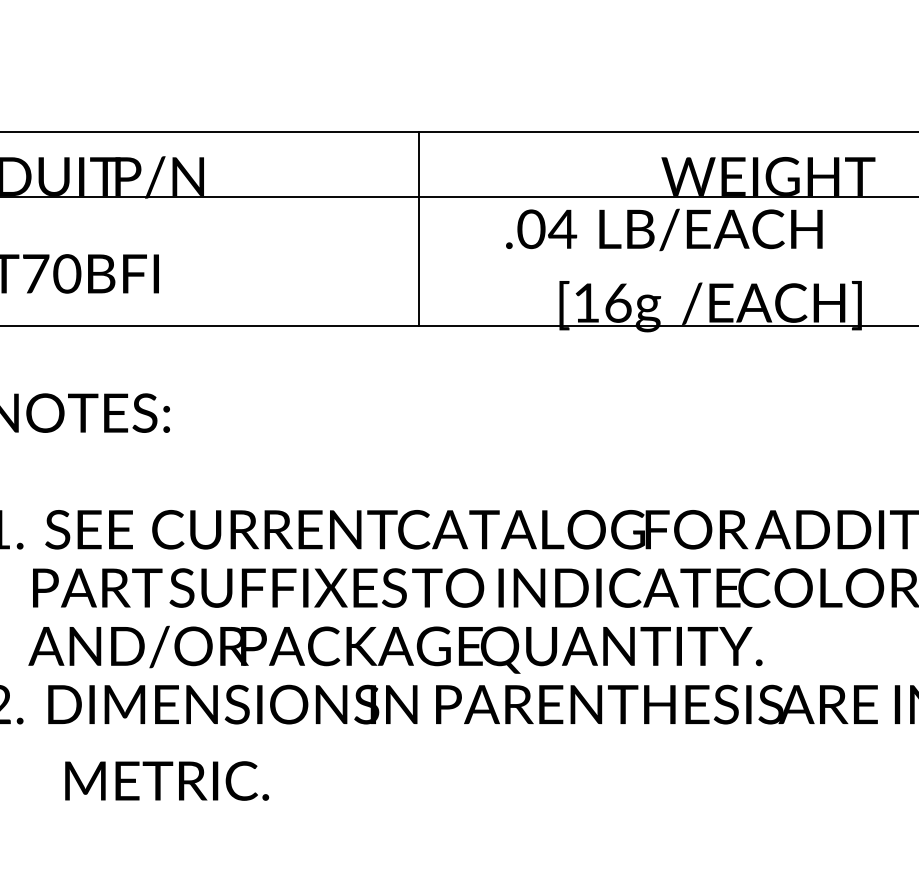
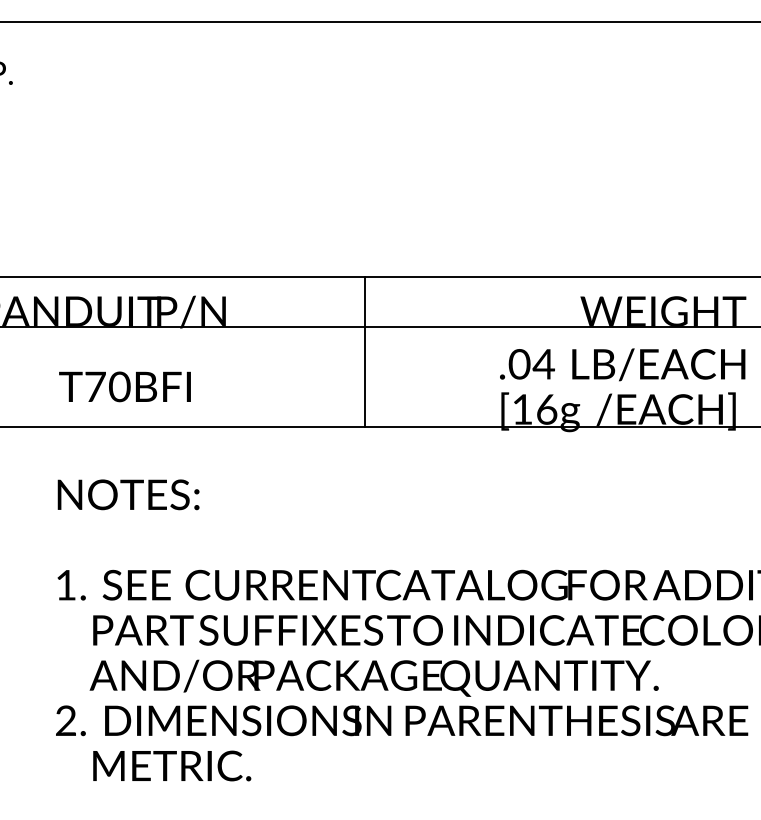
line: (419, 228) -> (365, 351), moved
text: (664, 229) -> (622, 364), moved
text: (167, 780) -> (172, 765), moved

